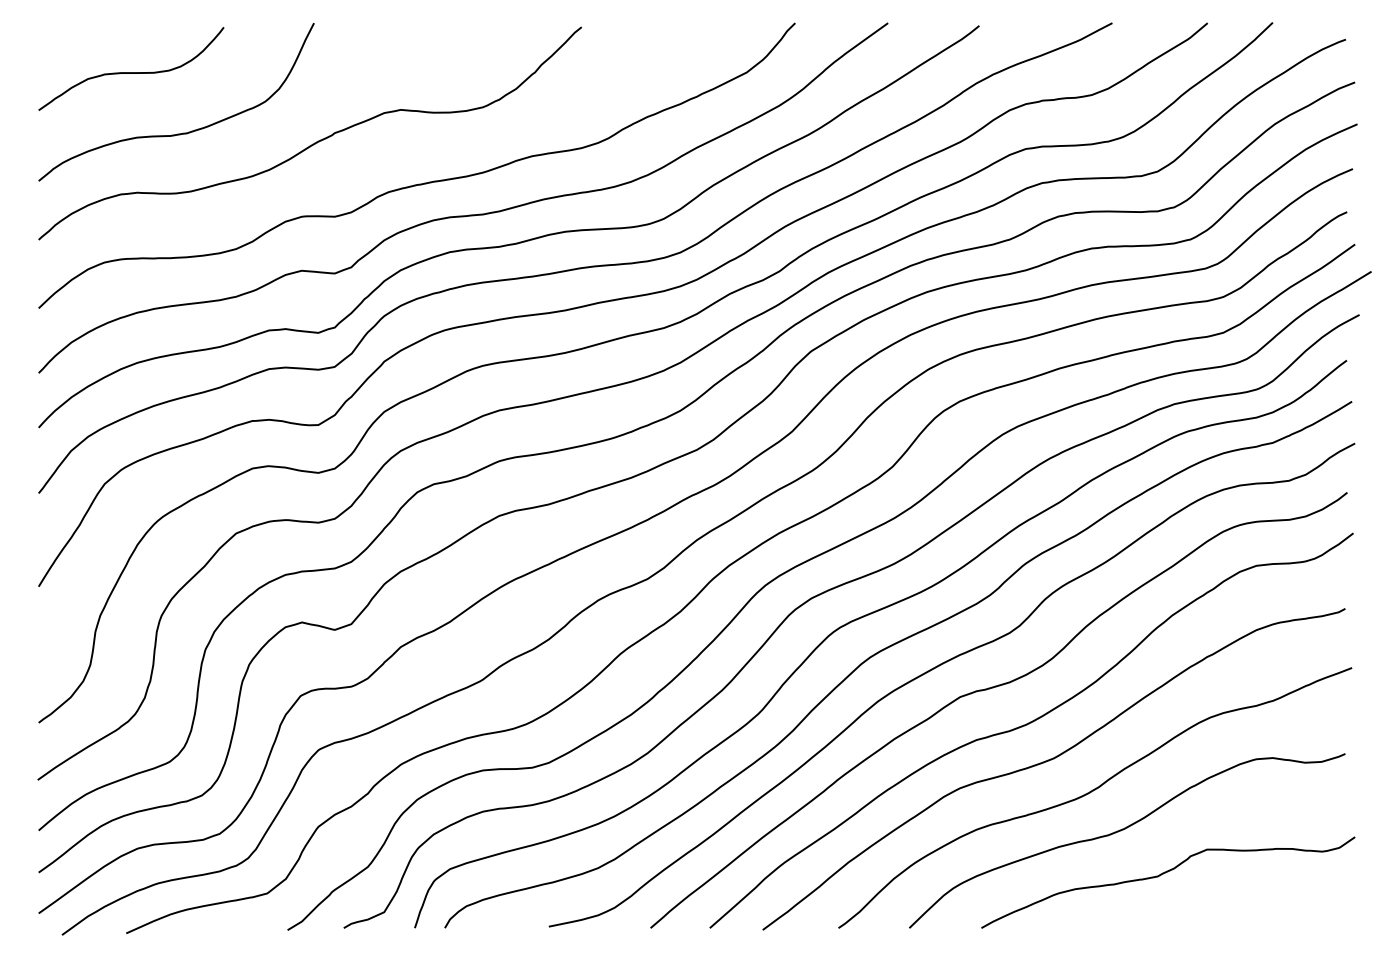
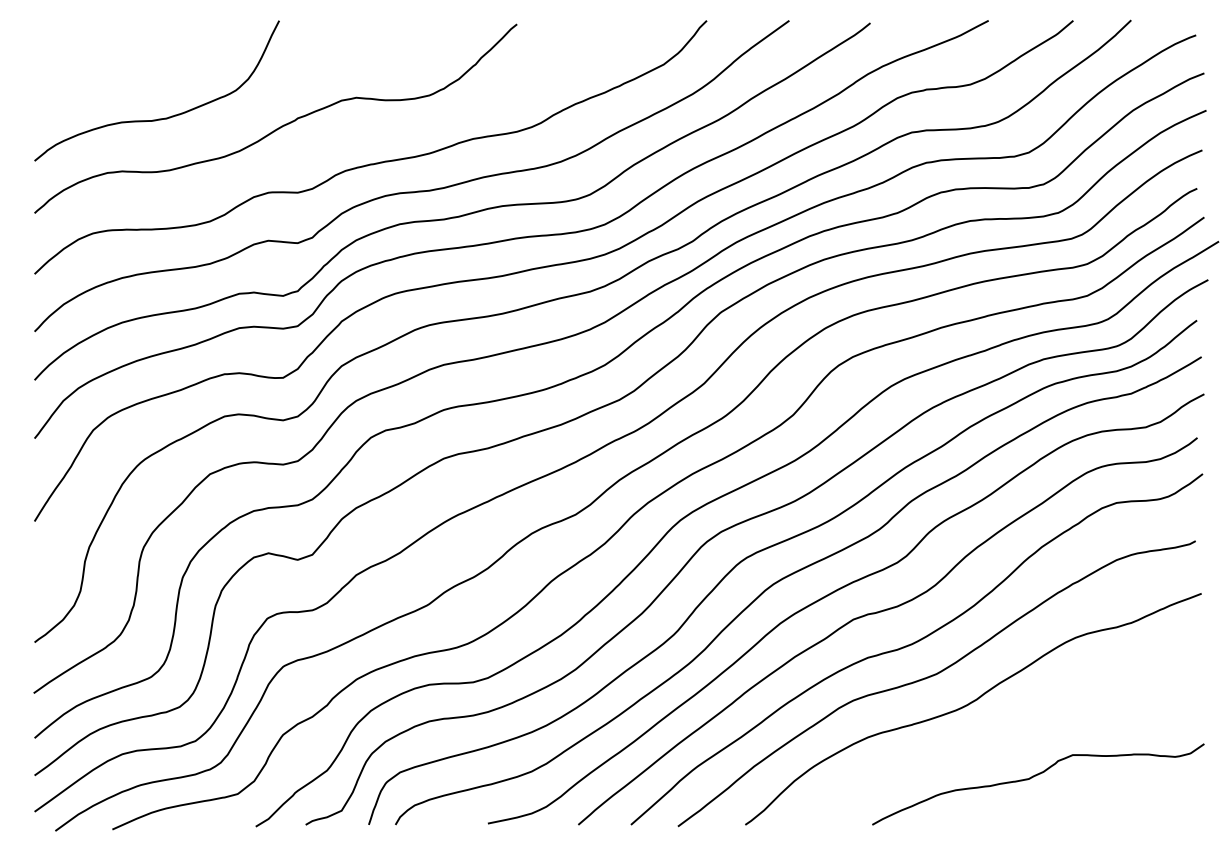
curve: (131, 72) -> (117, 64), removed
curve: (1123, 830) -> (998, 738), removed

